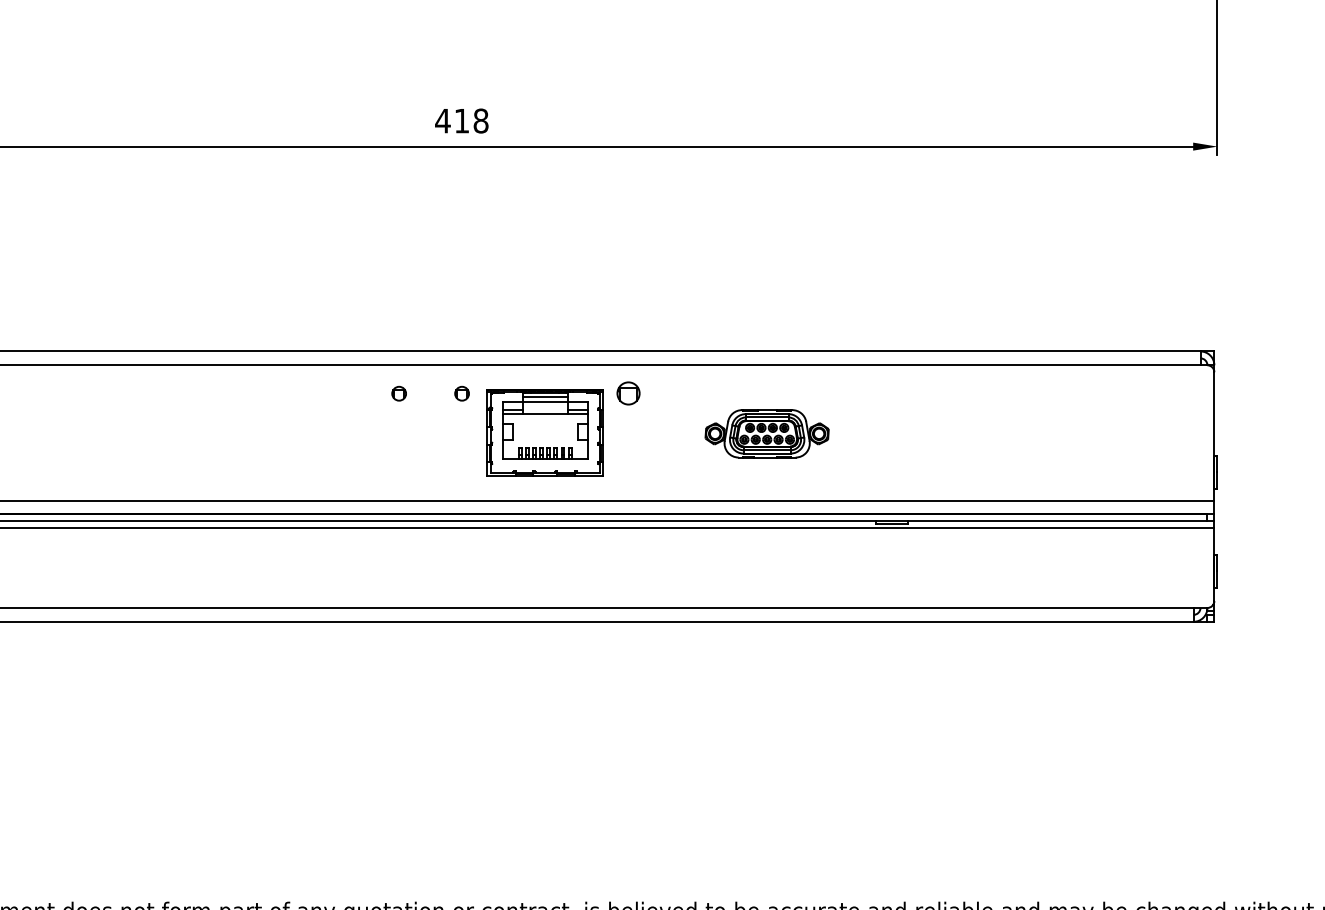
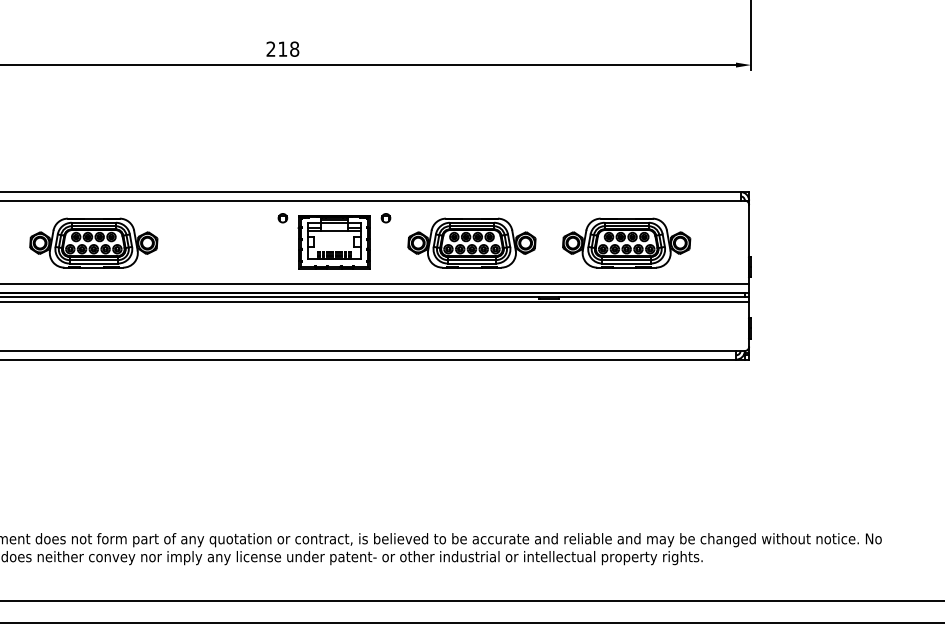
text: (442, 119) -> (270, 48), 418 -> 218
part: (398, 394) -> (243, 218), removed
part: (627, 394) -> (385, 218), size x0.62
part: (156, 432) -> (93, 242), added
part: (766, 432) -> (471, 242), size x1.67
part: (1016, 432) -> (626, 242), added

